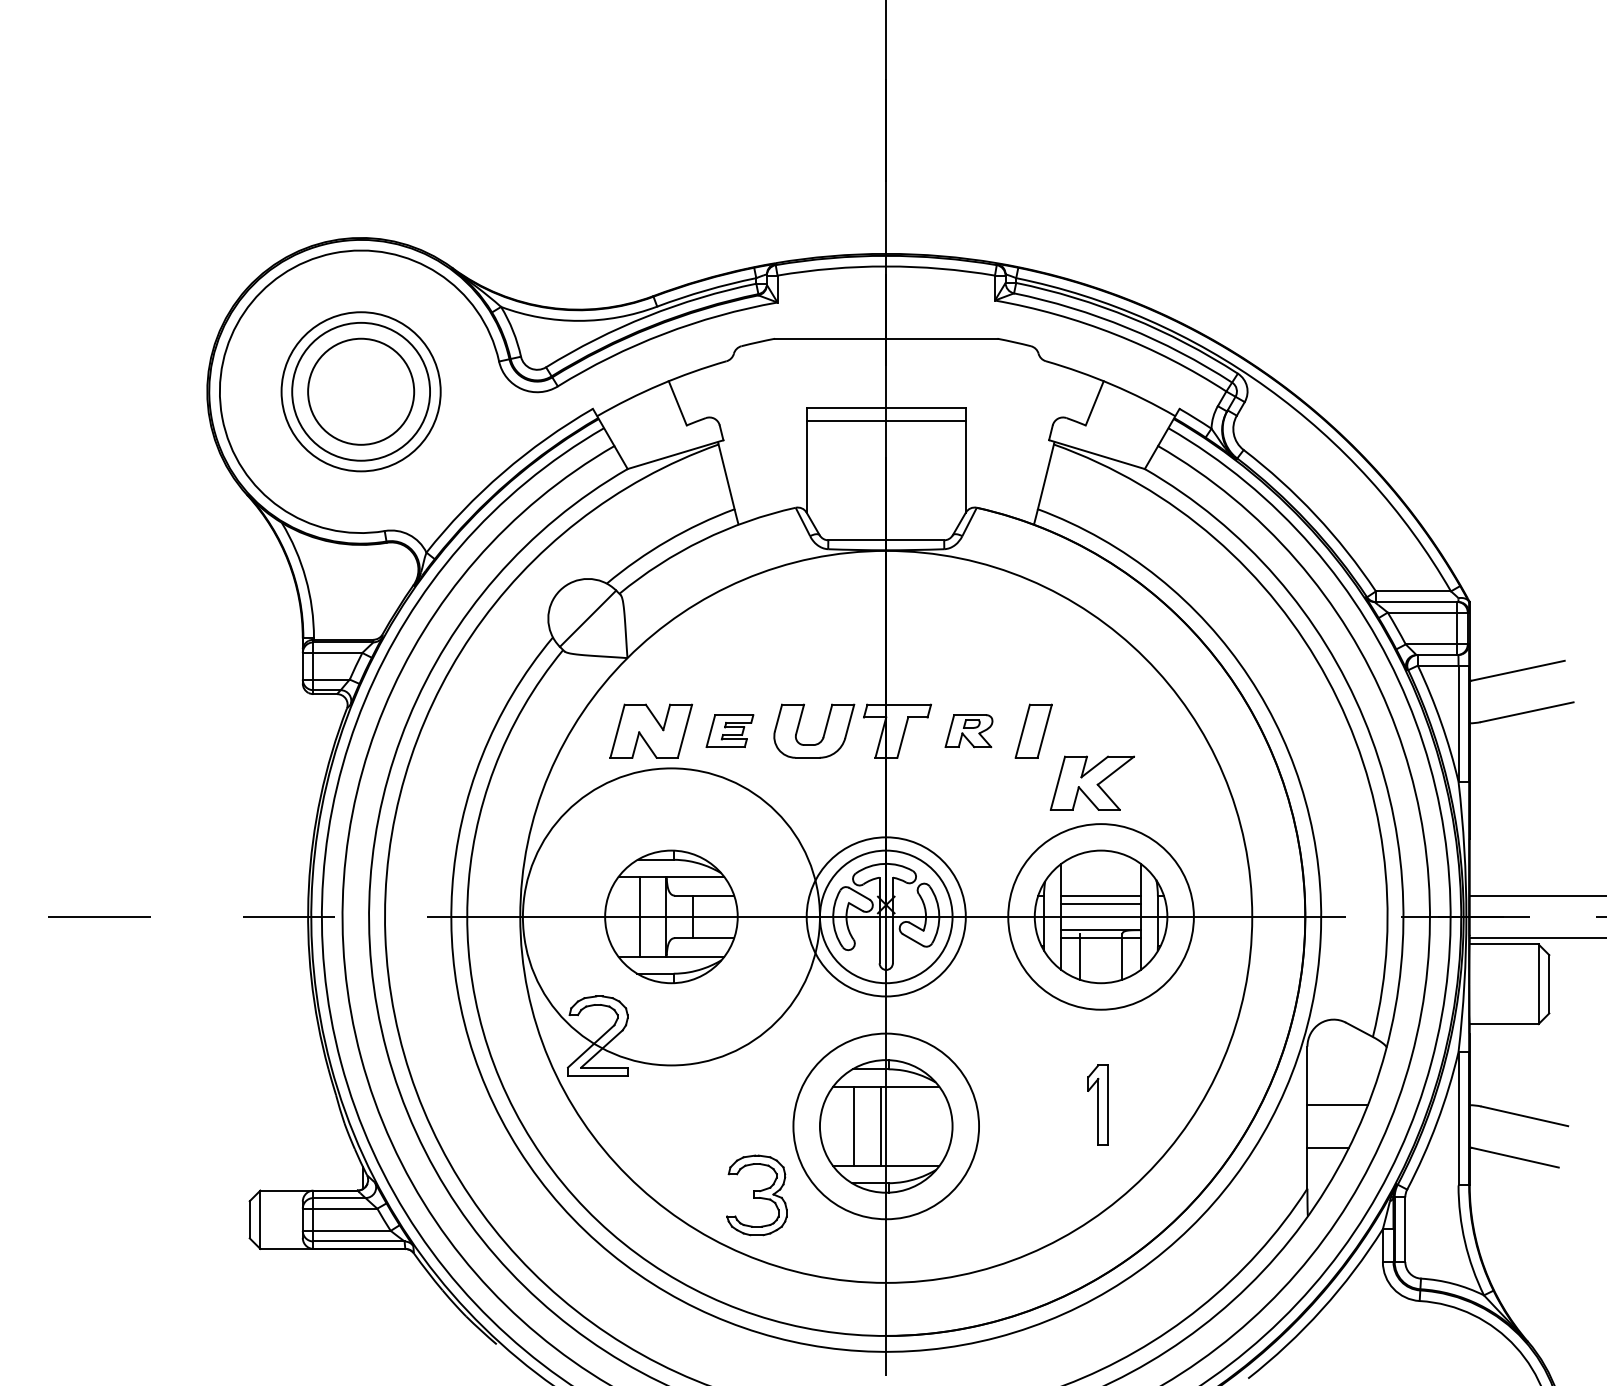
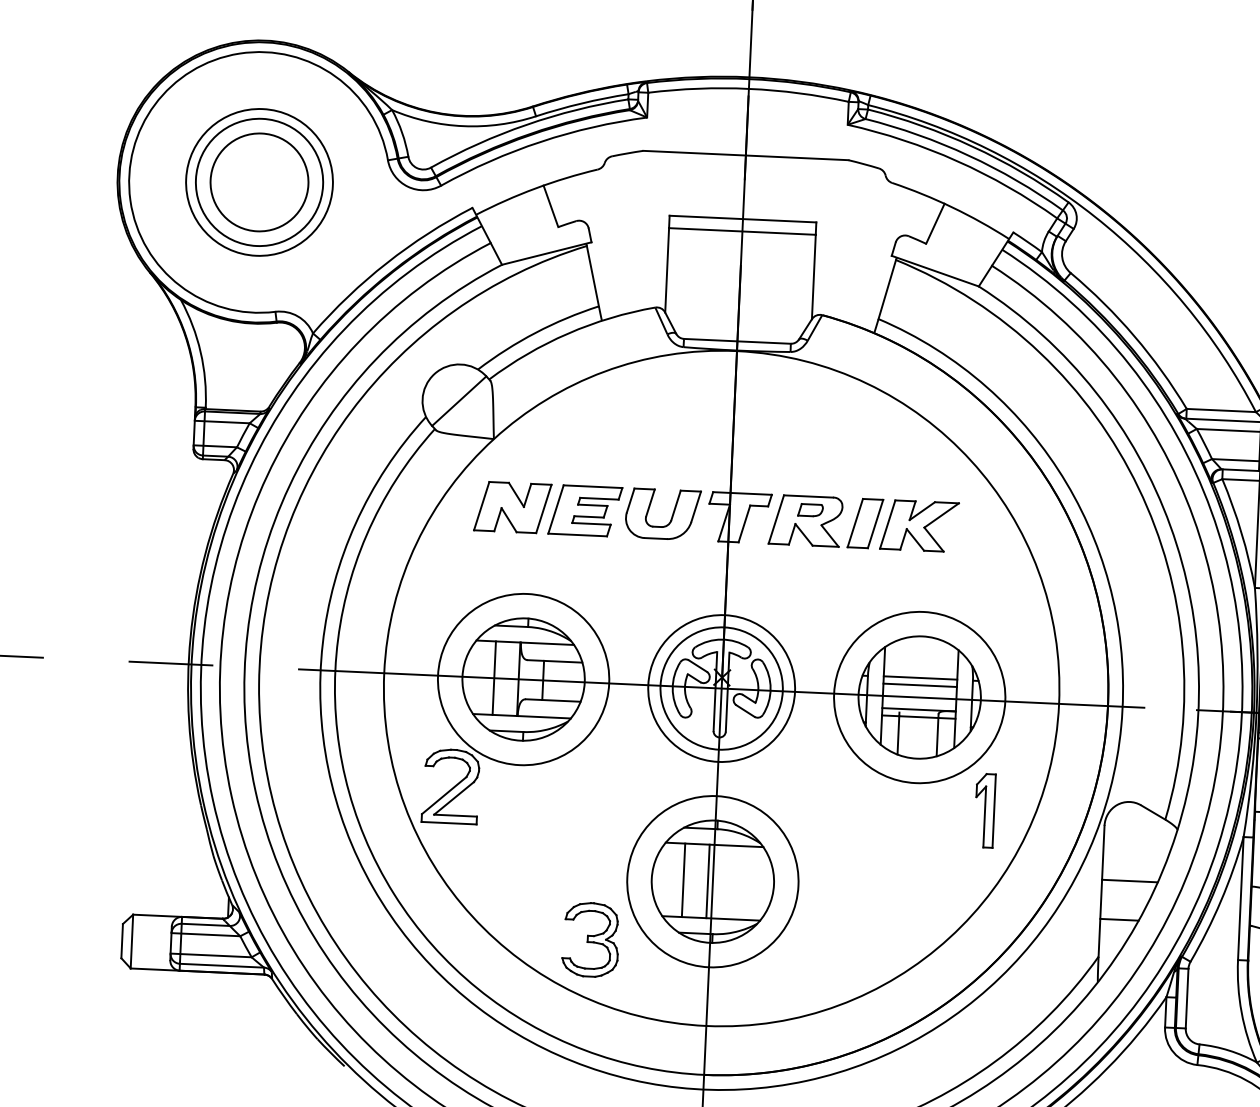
part: (729, 730) -> (584, 510), size x1.67
part: (968, 730) -> (805, 520), size x1.67
part: (1091, 782) -> (918, 525), moved
circle: (671, 916) -> (523, 679), size x0.62
part: (1097, 1104) -> (984, 810), moved

